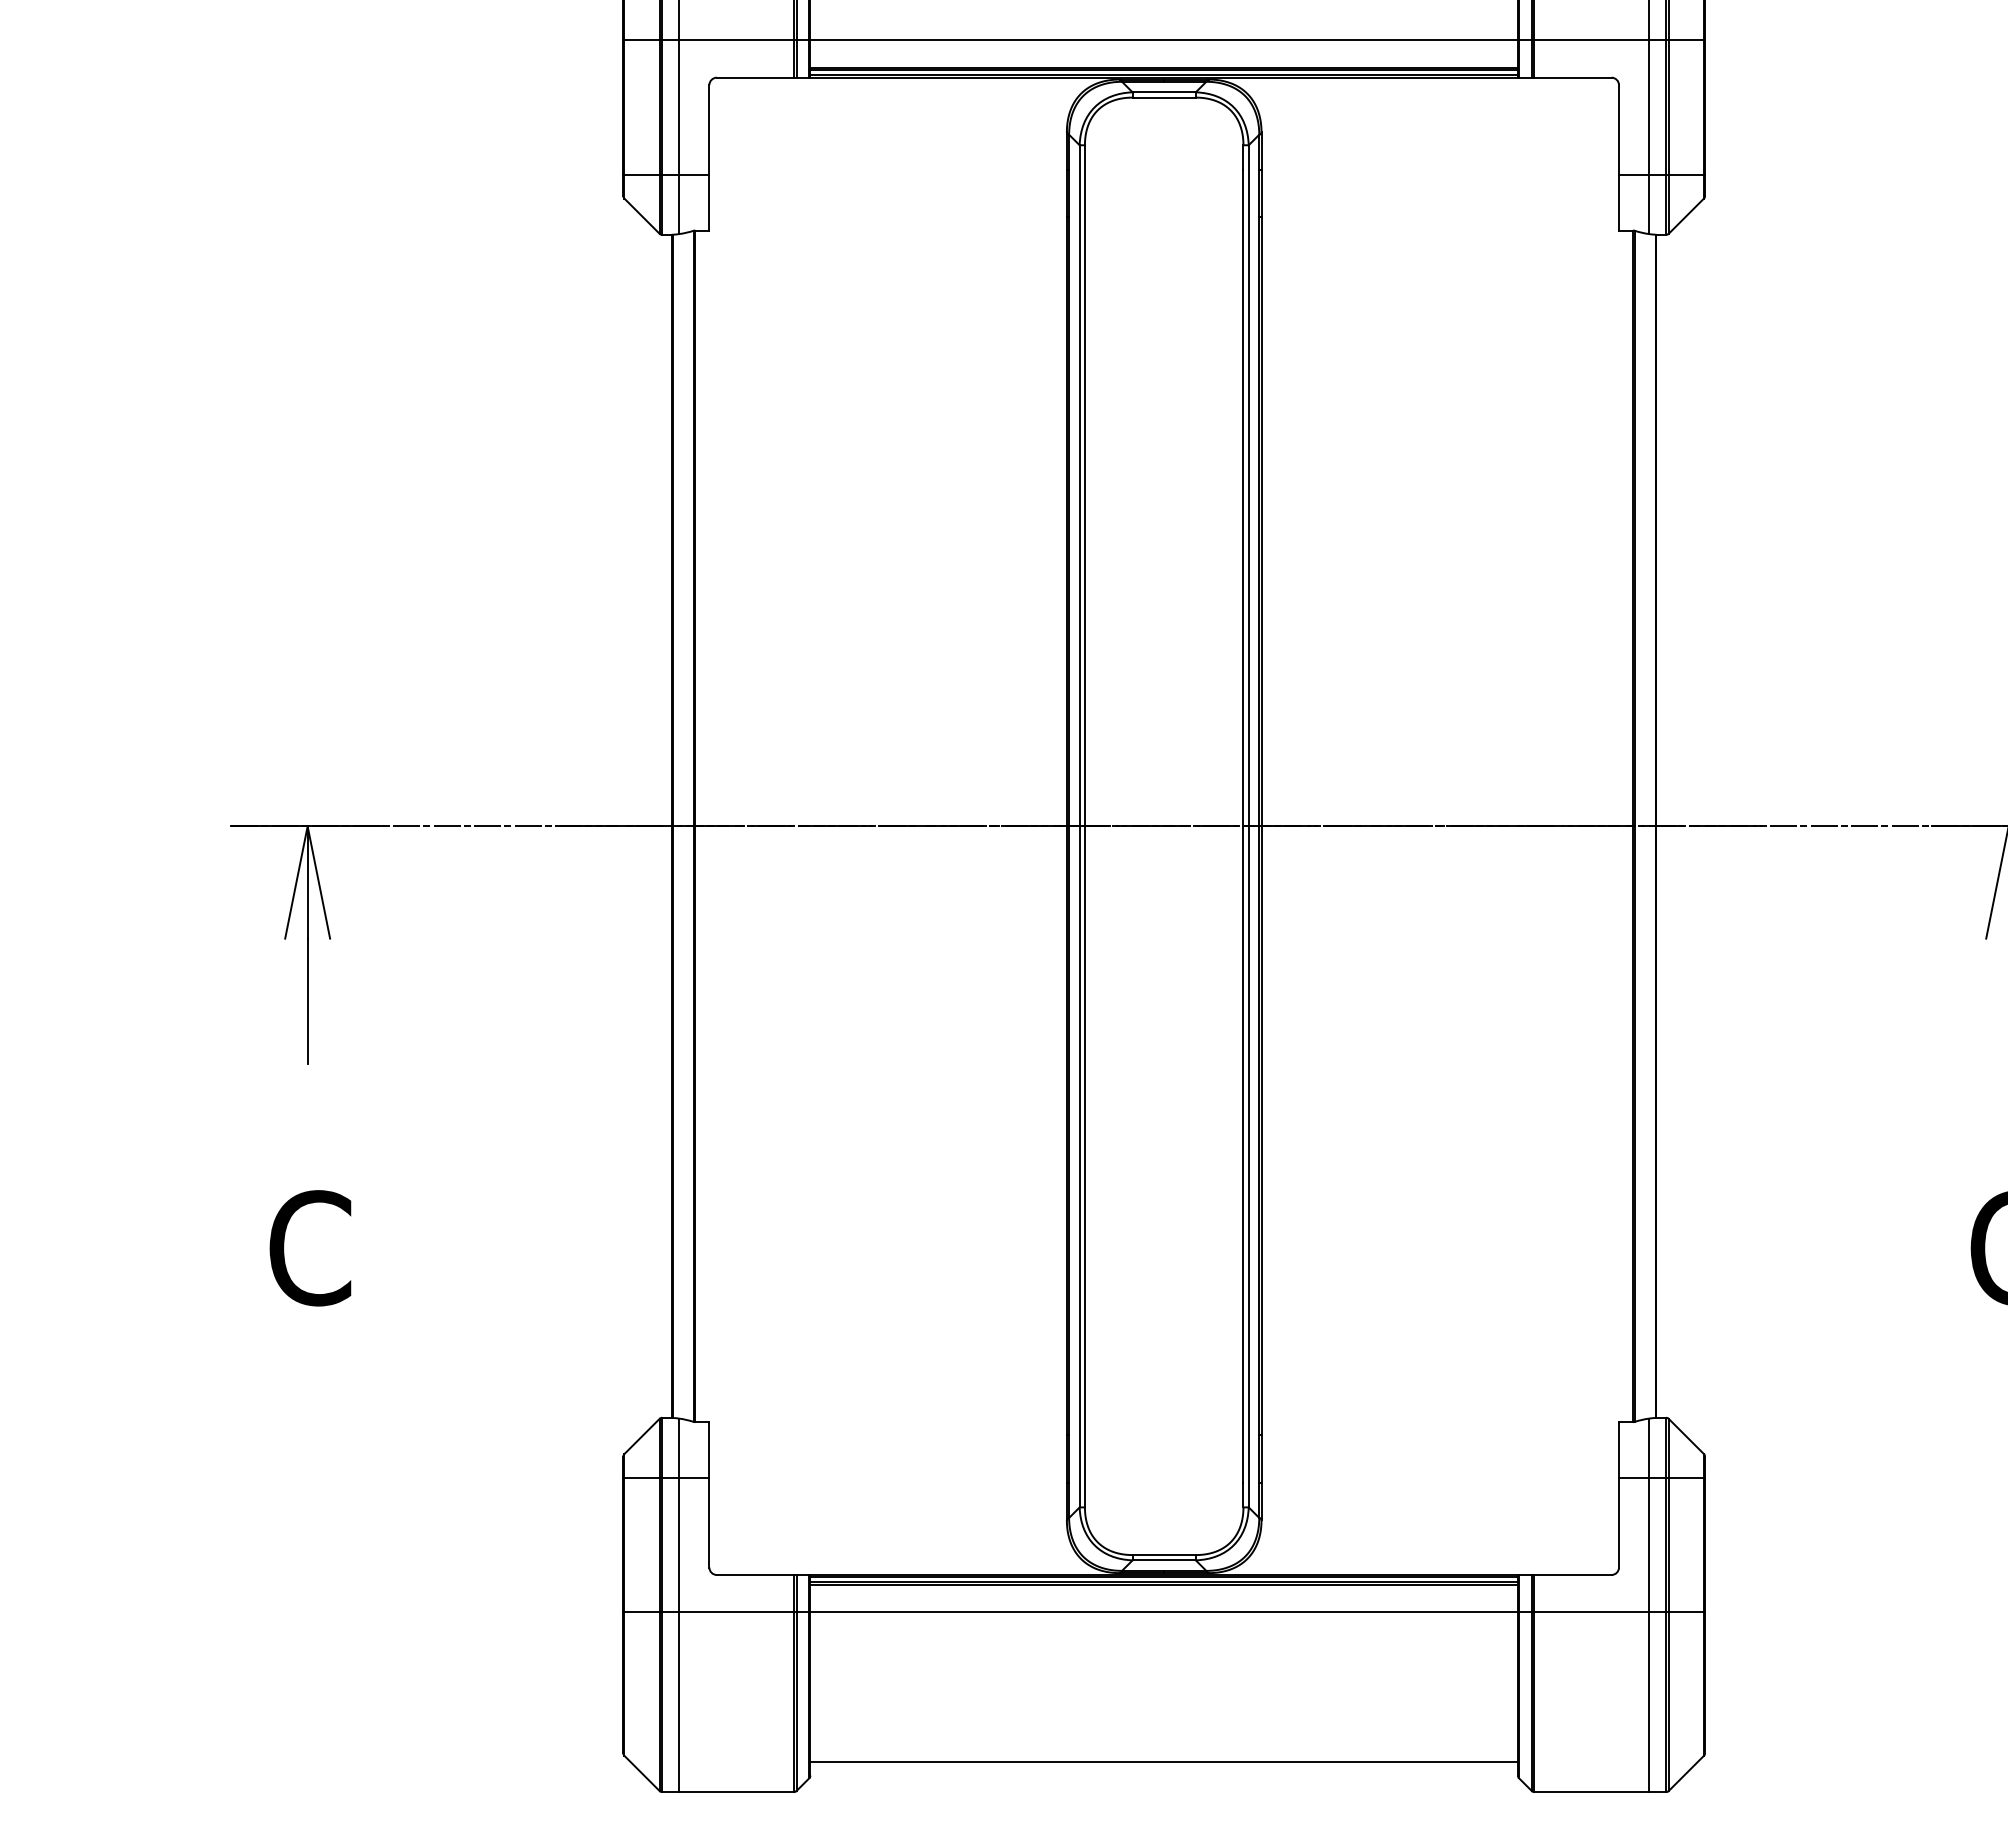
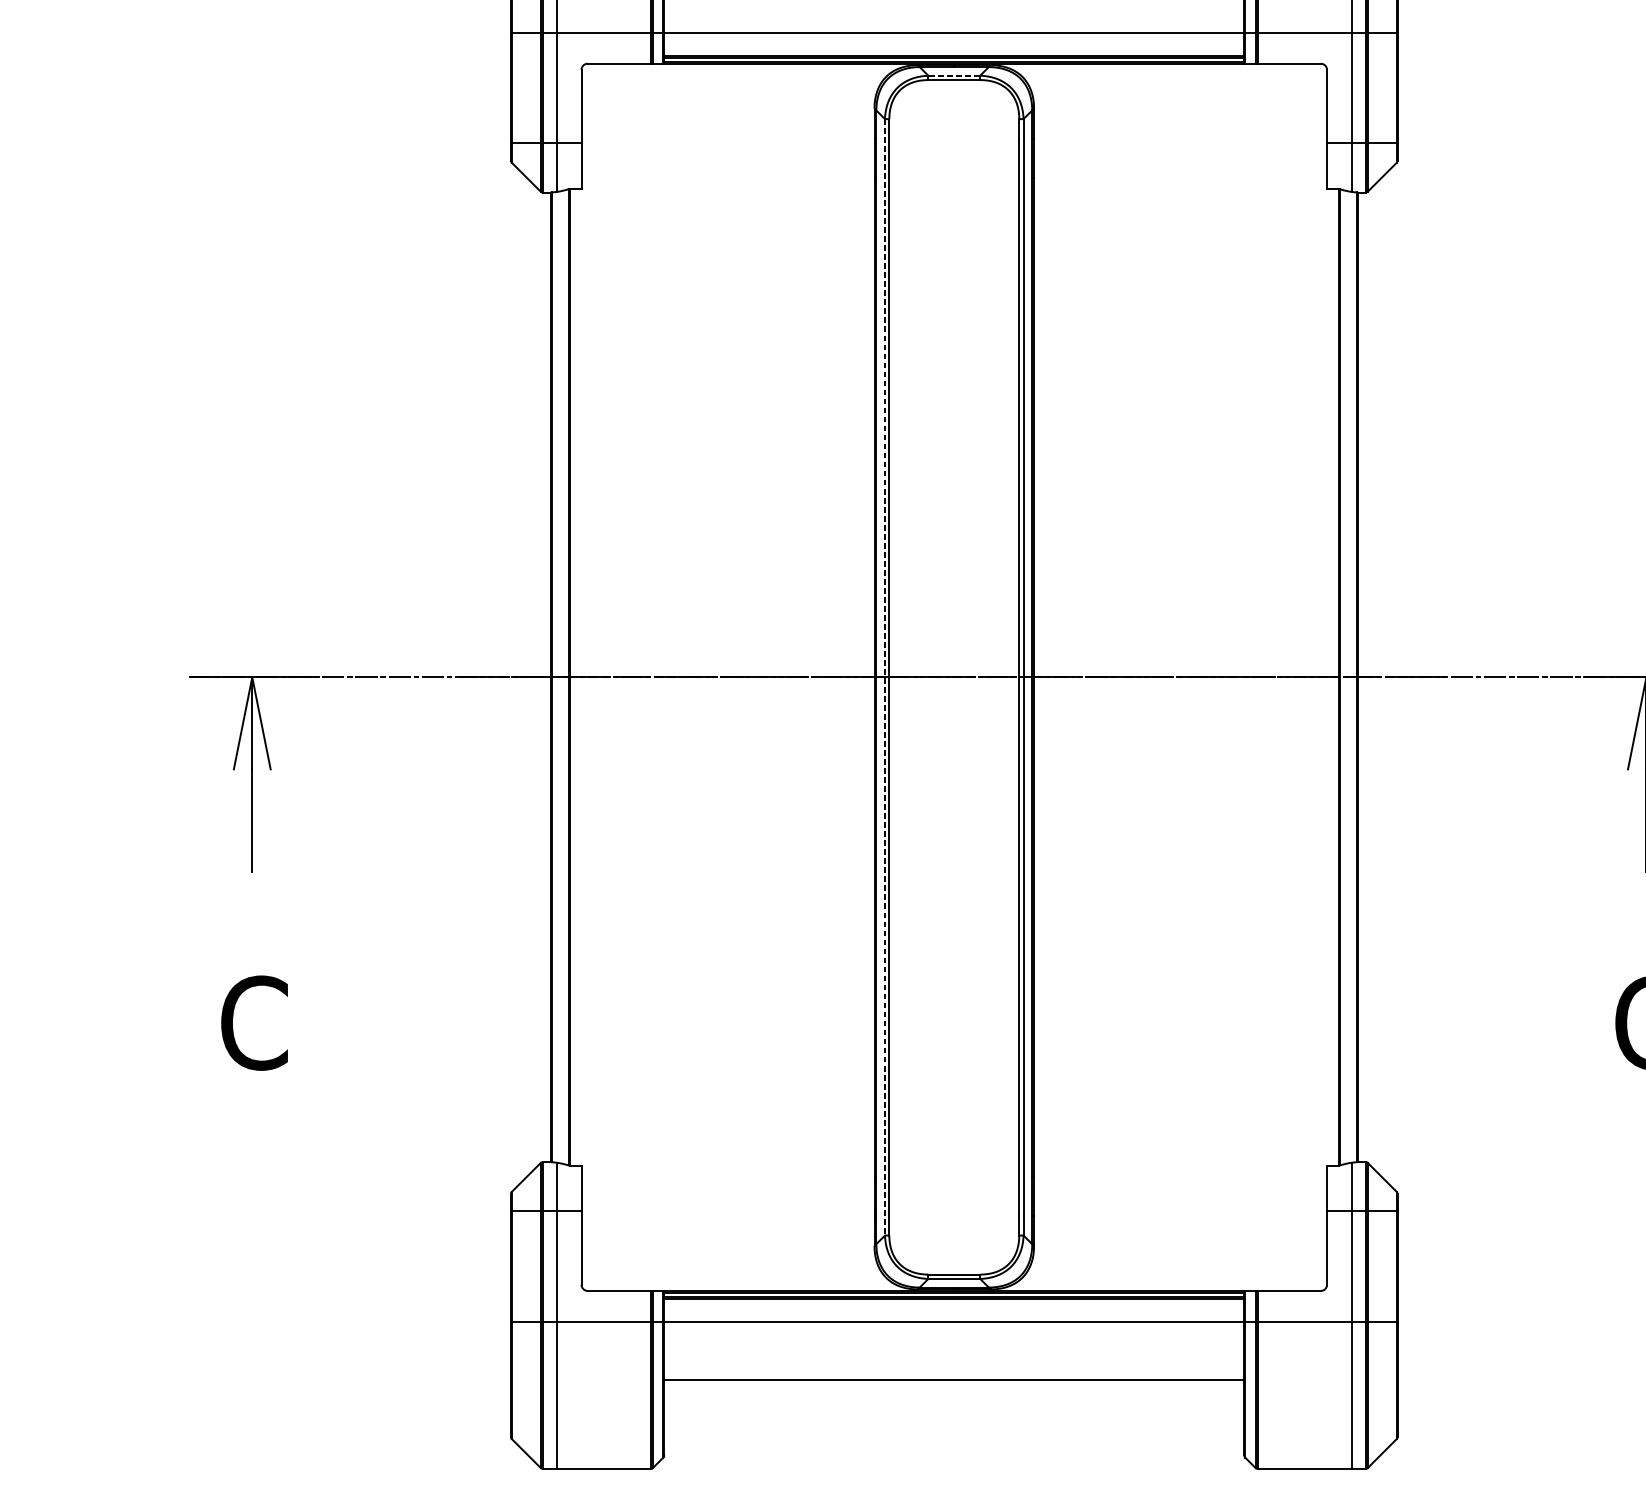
line: (1164, 92) -> (954, 75), solid -> dashed
line: (1079, 826) -> (884, 677), solid -> dashed
line: (1163, 1762) -> (953, 1380), moved

